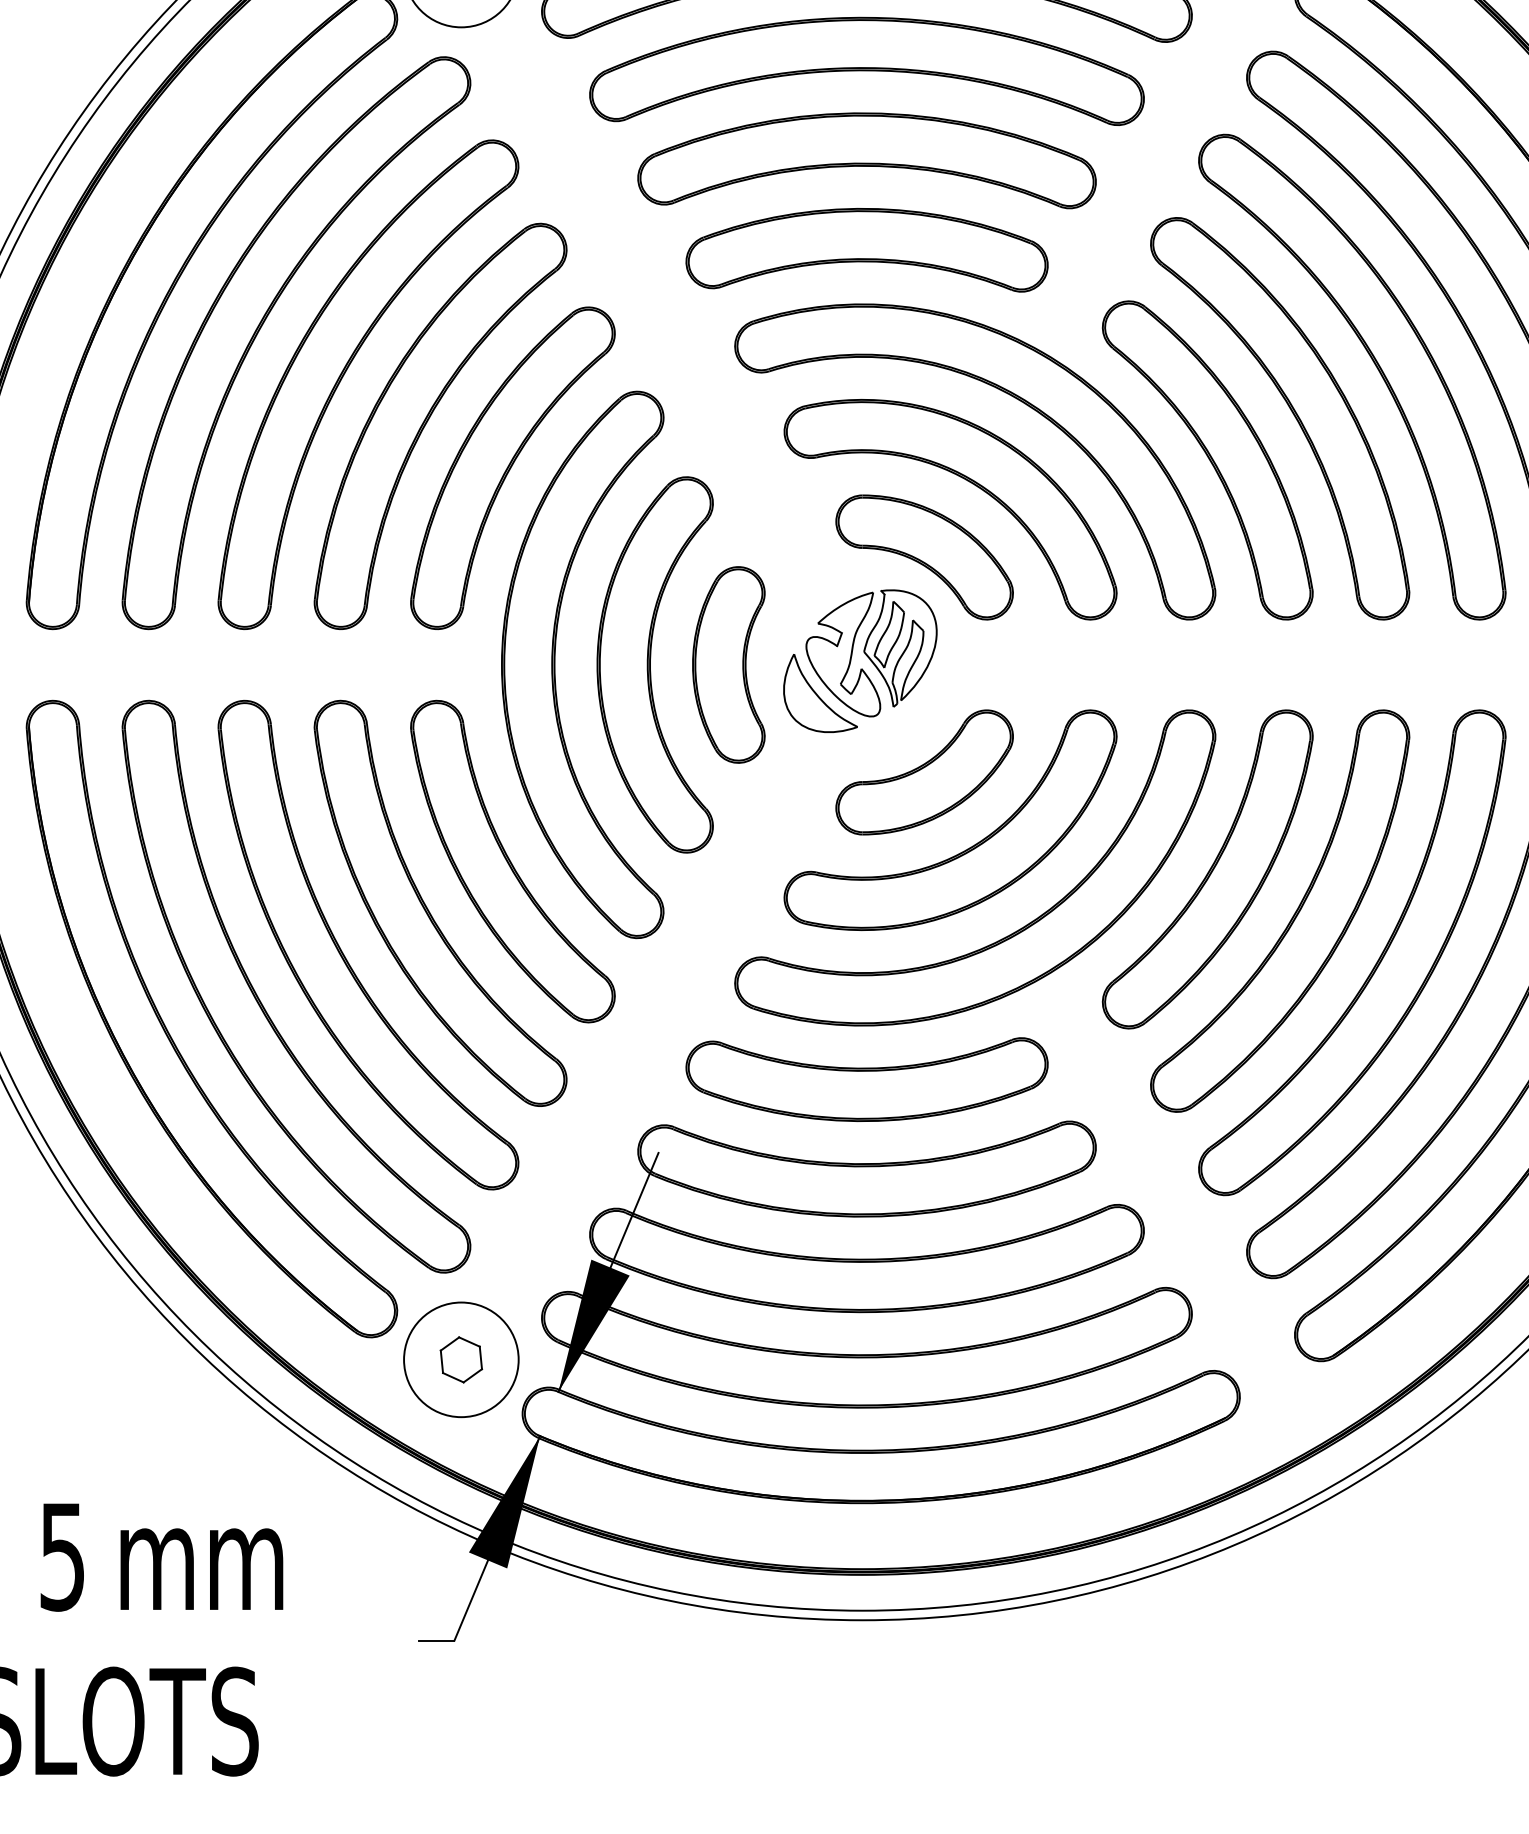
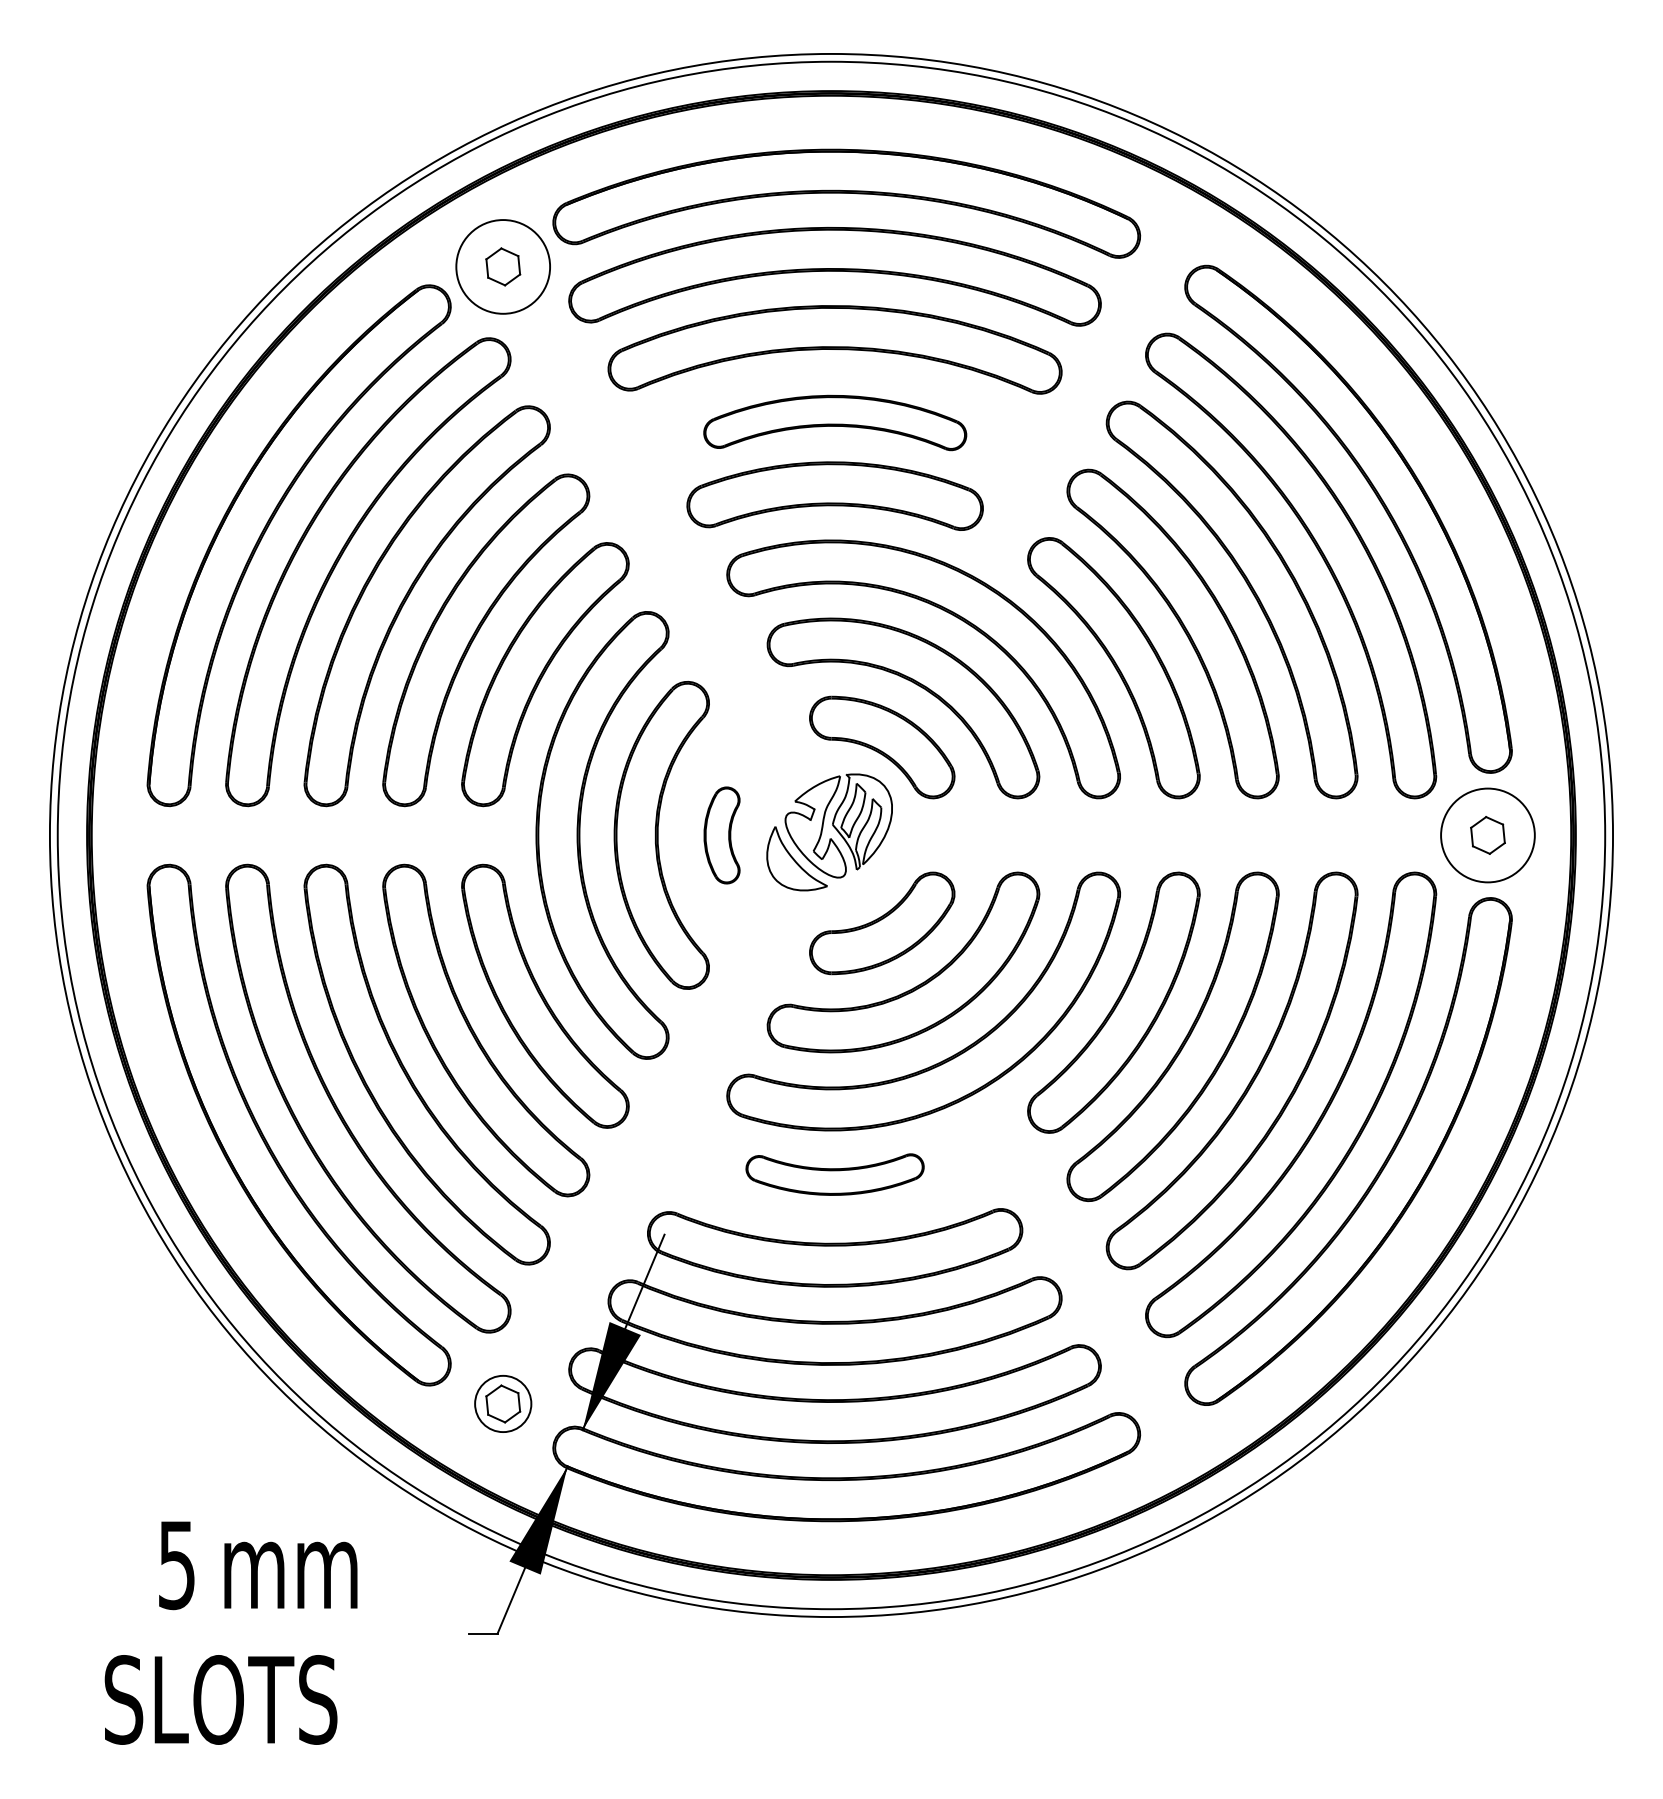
part: (867, 160) -> (835, 422), size x0.7
part: (728, 665) -> (721, 835), size x0.6
part: (866, 1079) -> (834, 1174), size x0.6
circle: (461, 1359) -> (503, 1403), size x0.6

